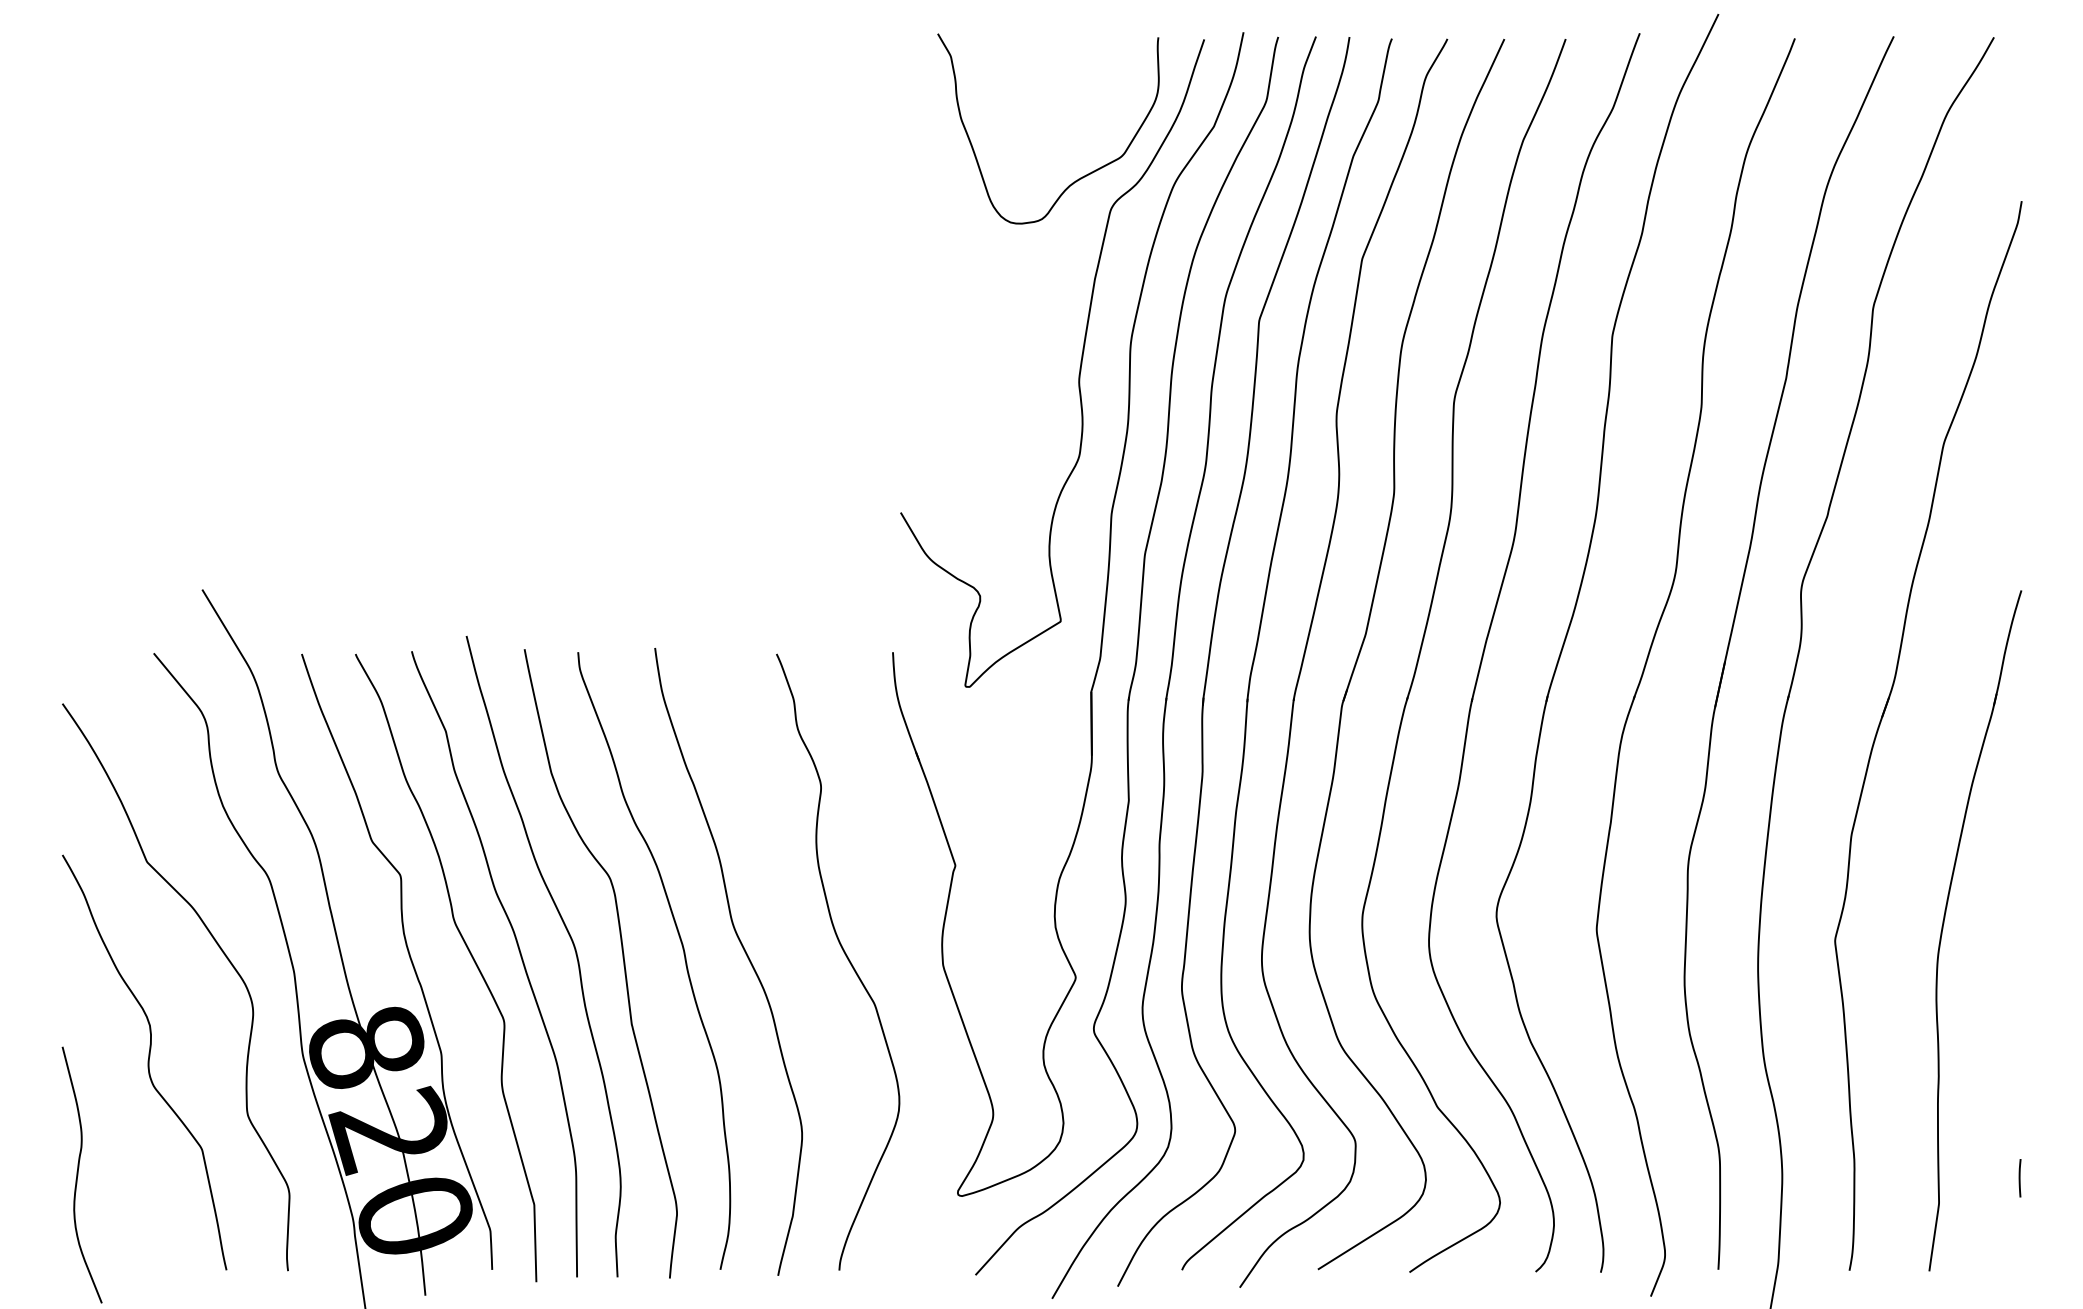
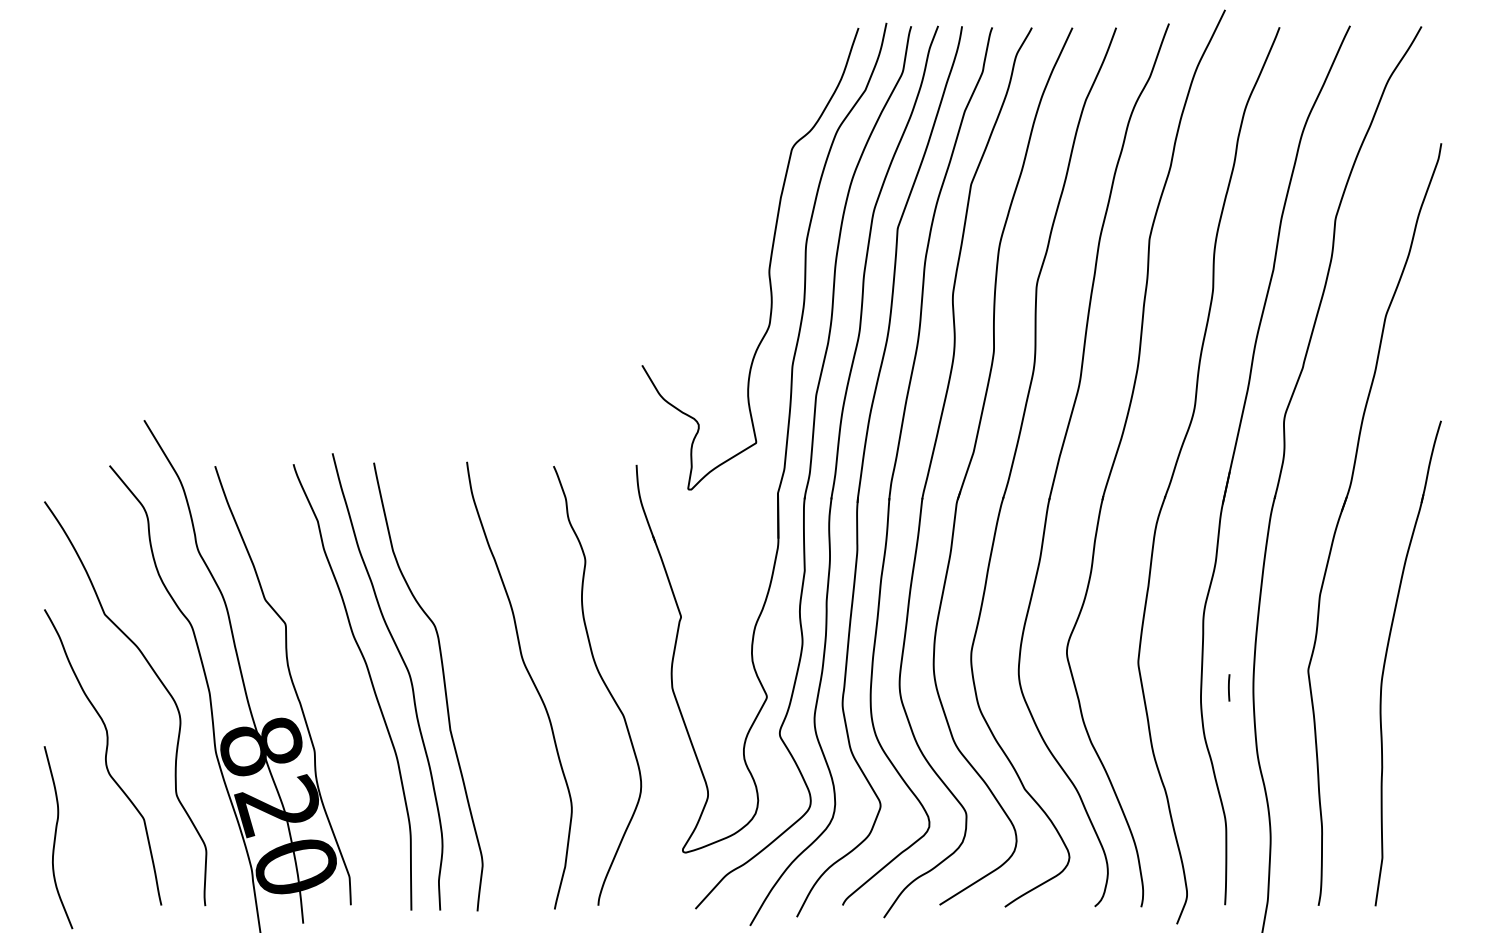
curve: (1076, 179) -> (767, 127), removed
curve: (682, 951) -> (486, 678), removed
curve: (469, 954) -> (334, 680), removed
line: (2020, 1177) -> (1229, 687), moved

